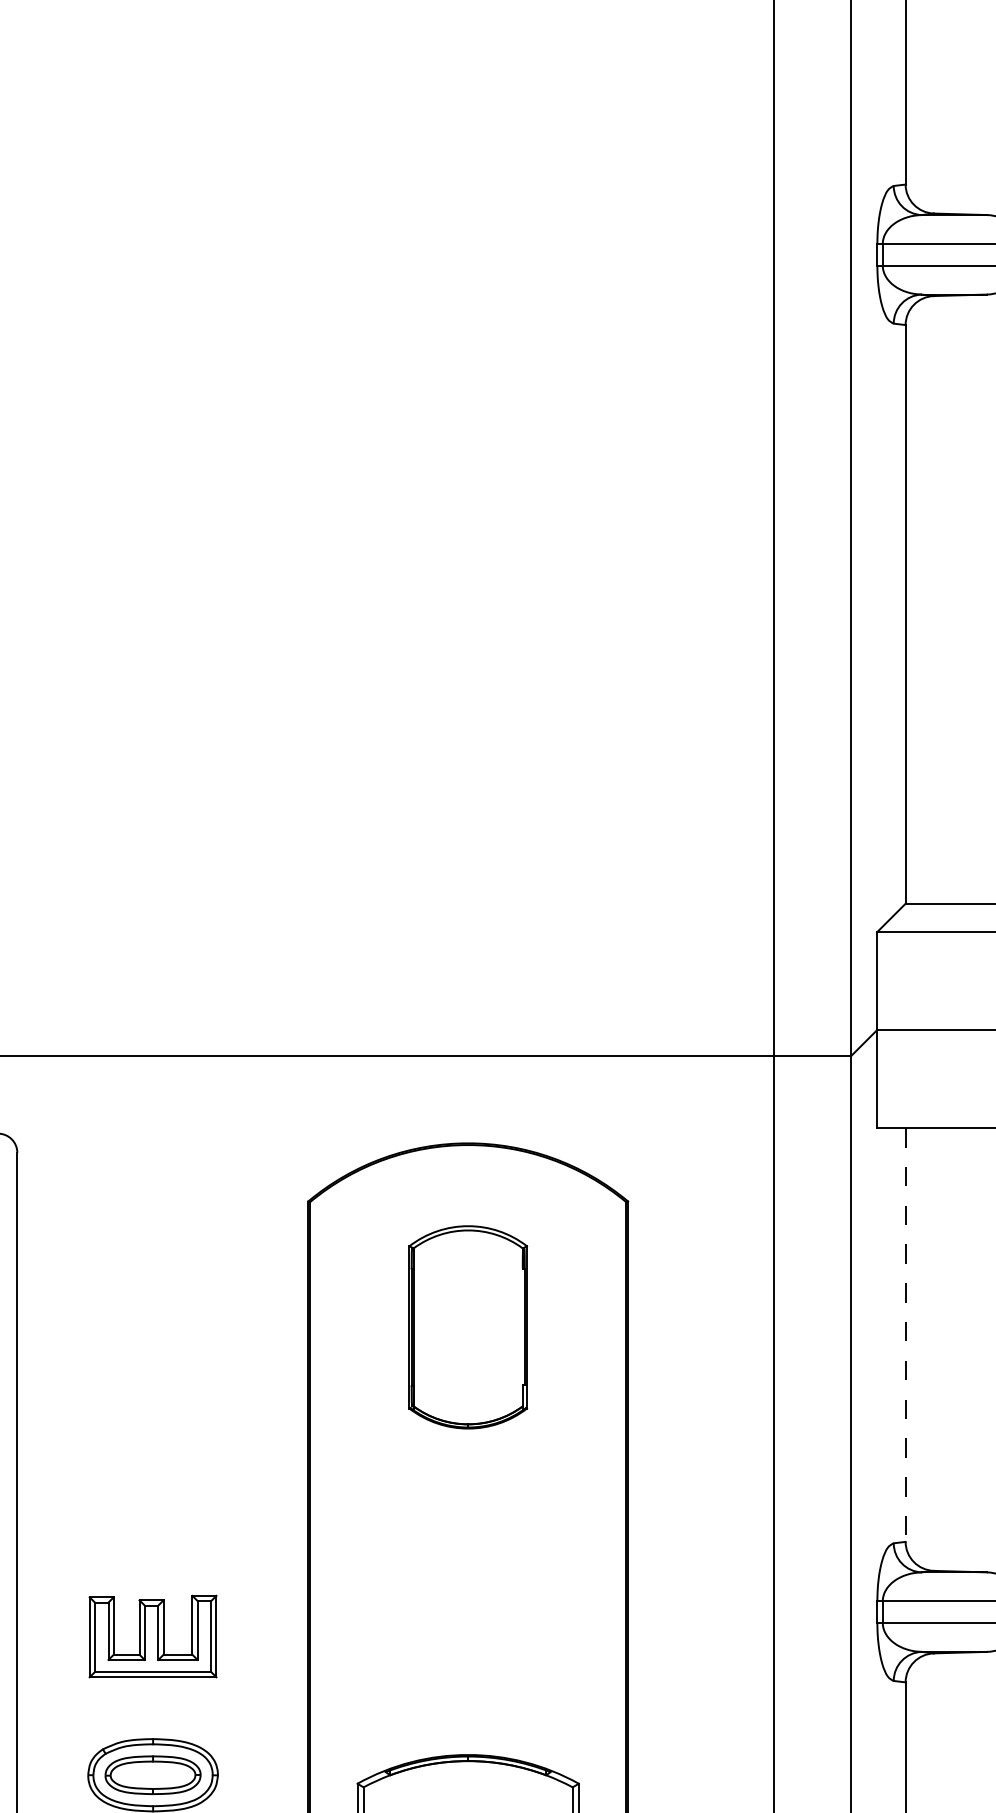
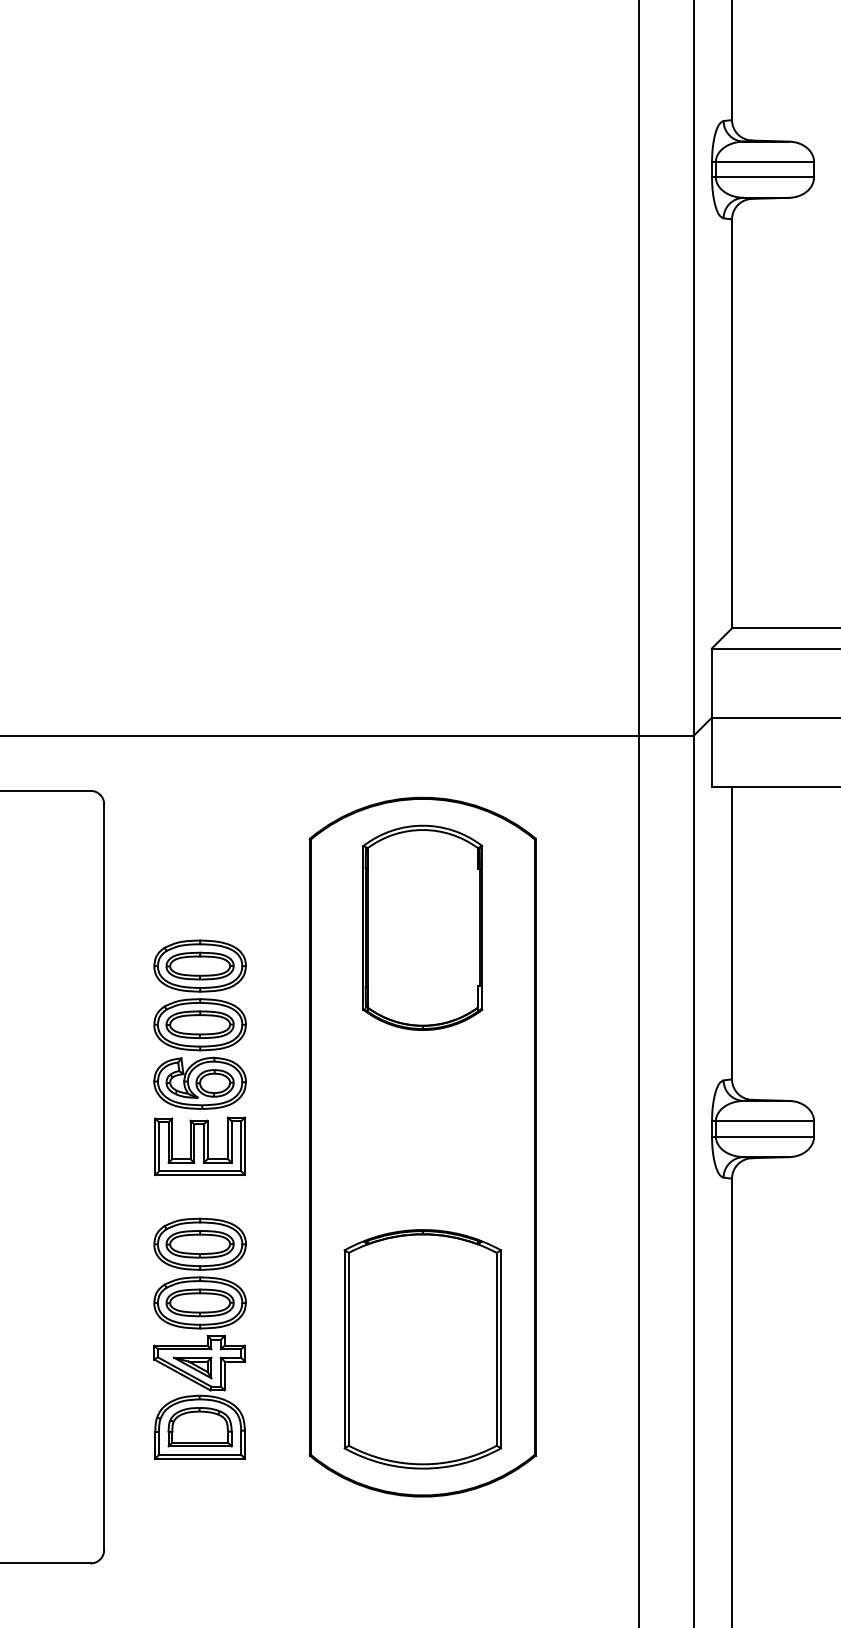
part: (467, 1326) -> (422, 927), size x1.43
line: (906, 1335) -> (732, 933), dashed -> solid
part: (152, 1464) -> (199, 1024), added

